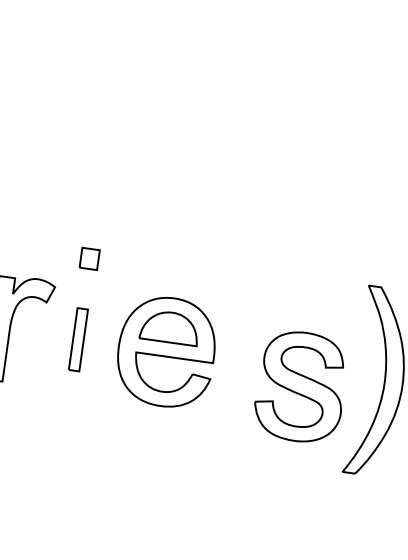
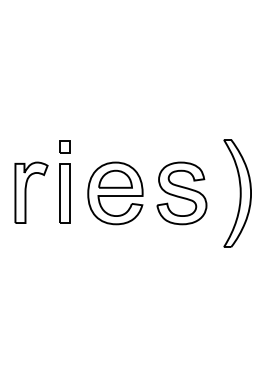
part: (77, 339) -> (64, 193), size x1.67
part: (300, 386) -> (181, 193), moved

